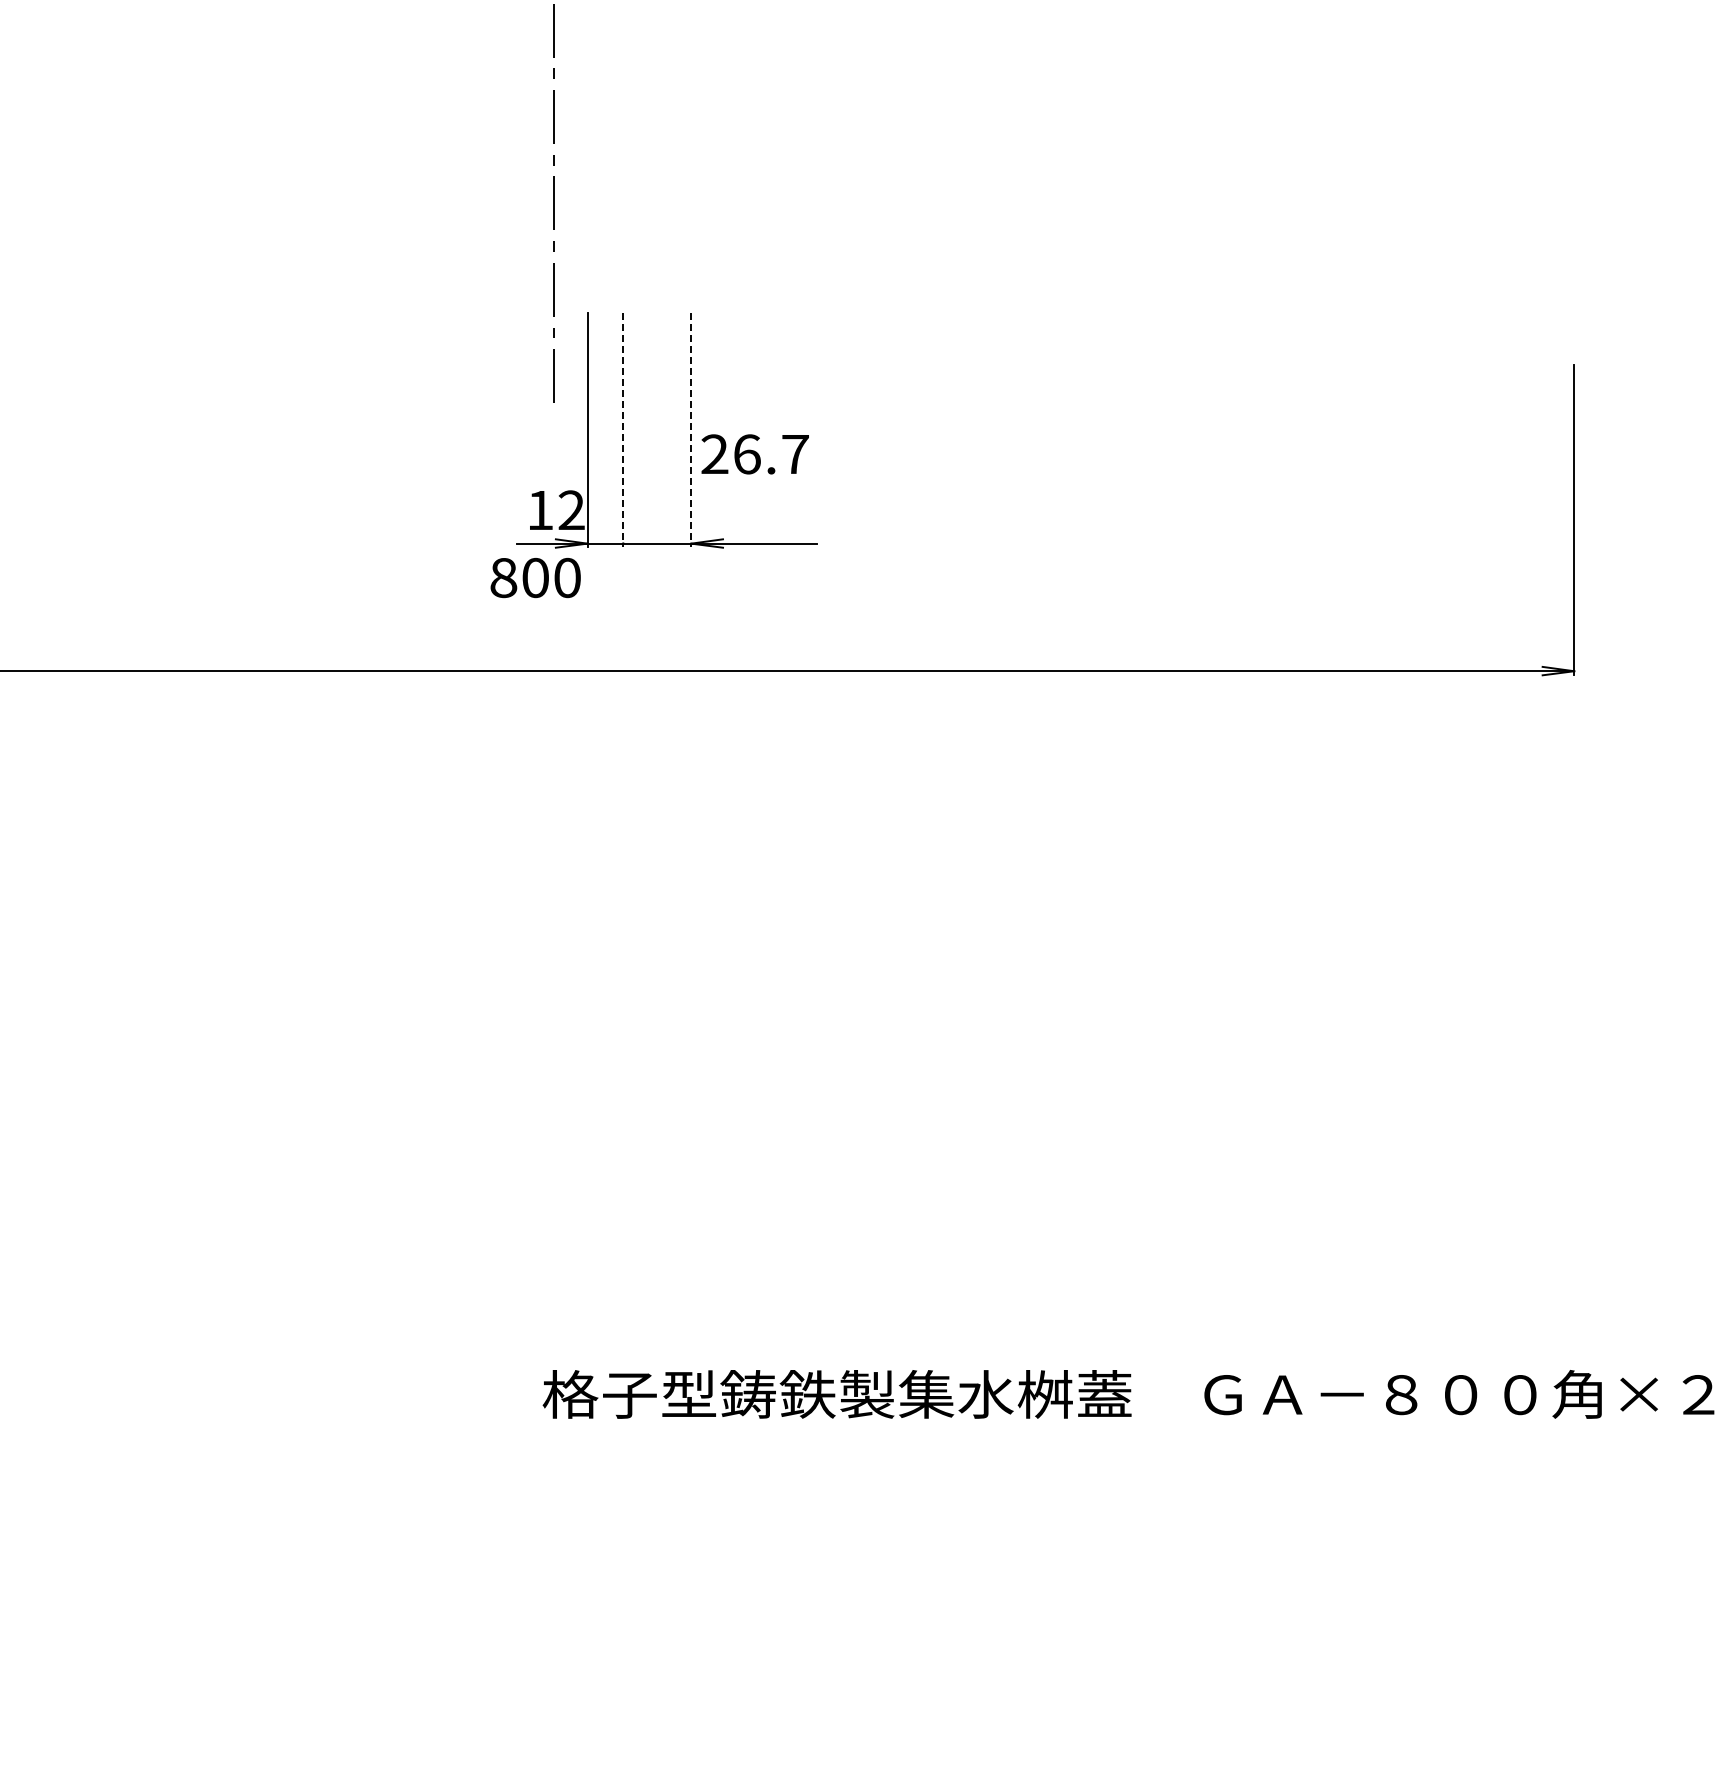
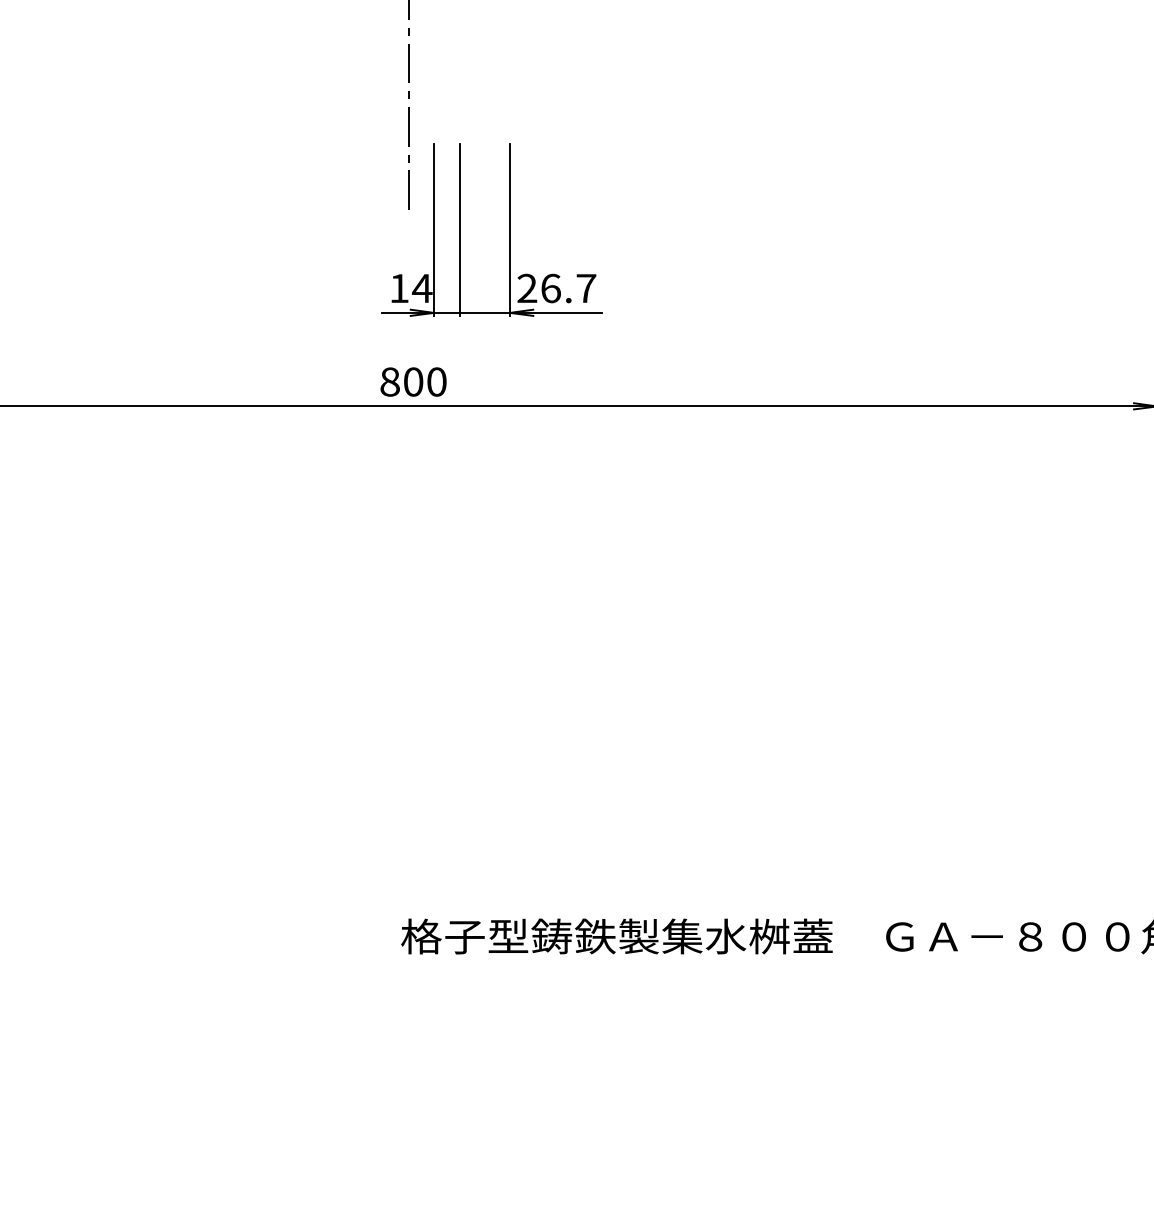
line: (623, 430) -> (460, 229), dashed -> solid
line: (691, 430) -> (510, 229), dashed -> solid
text: (754, 454) -> (556, 288), moved
text: (571, 509) -> (422, 287), 12 -> 14
text: (535, 578) -> (413, 382), moved

